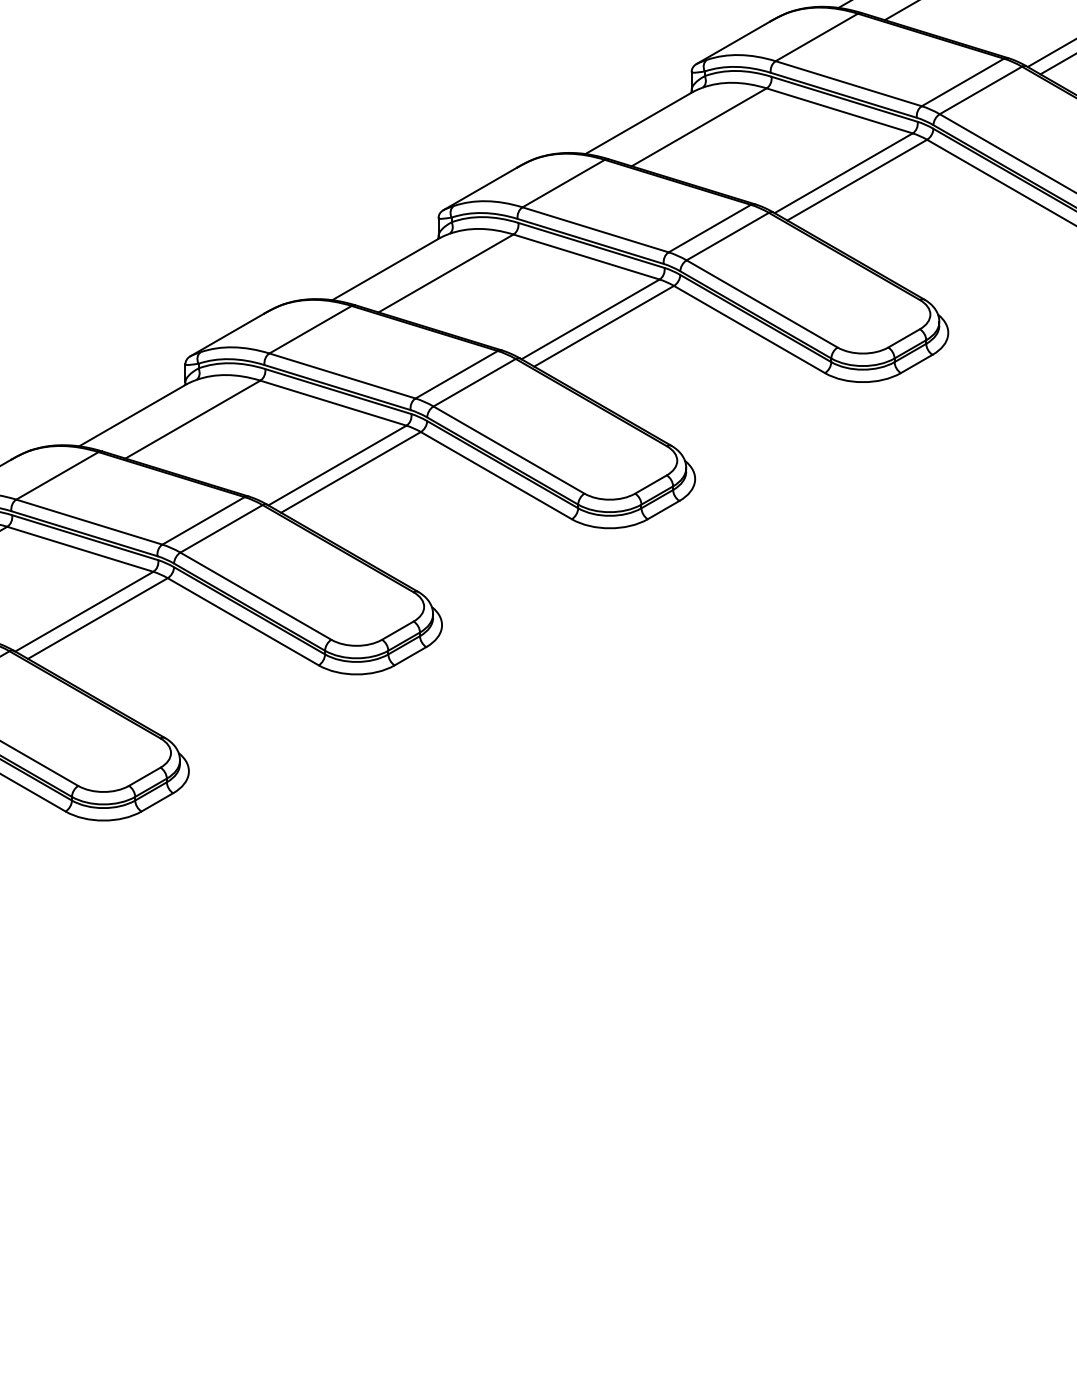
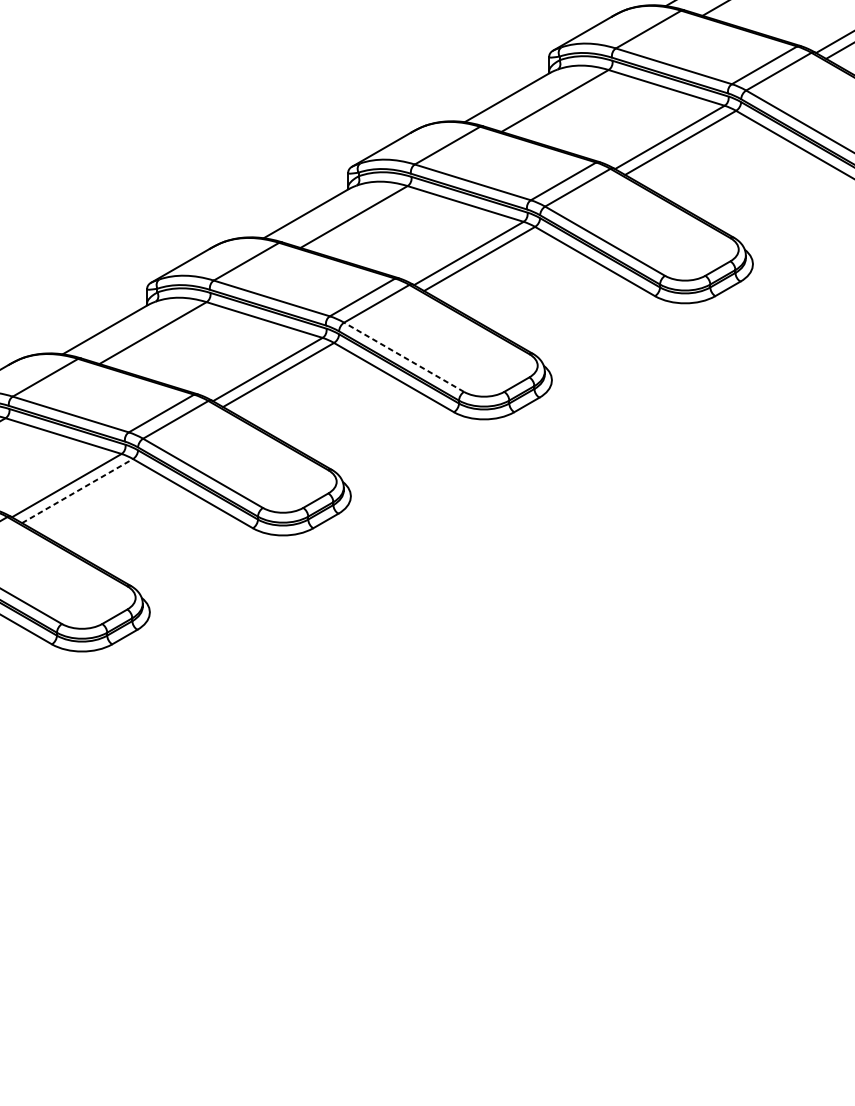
line: (508, 449) -> (403, 356), solid -> dashed
line: (97, 618) -> (77, 491), solid -> dashed

